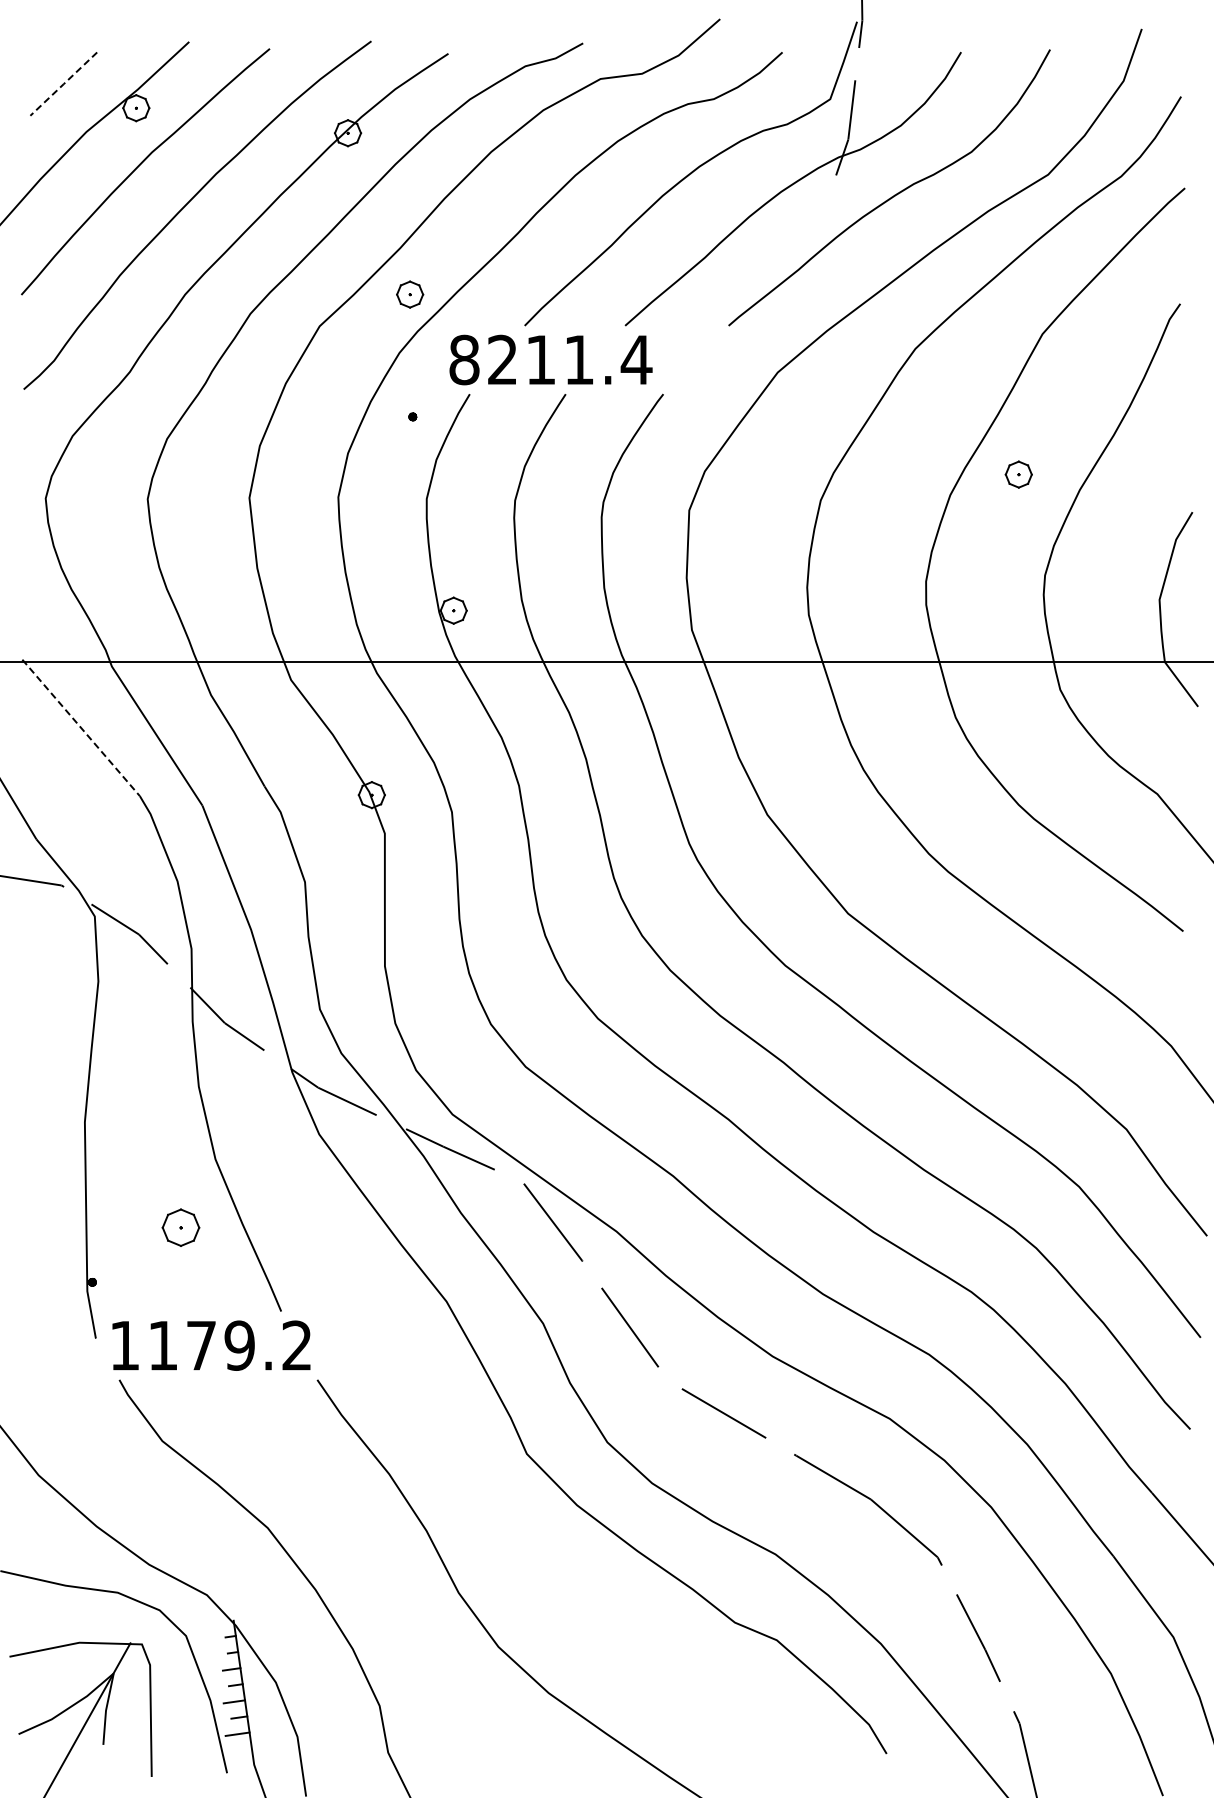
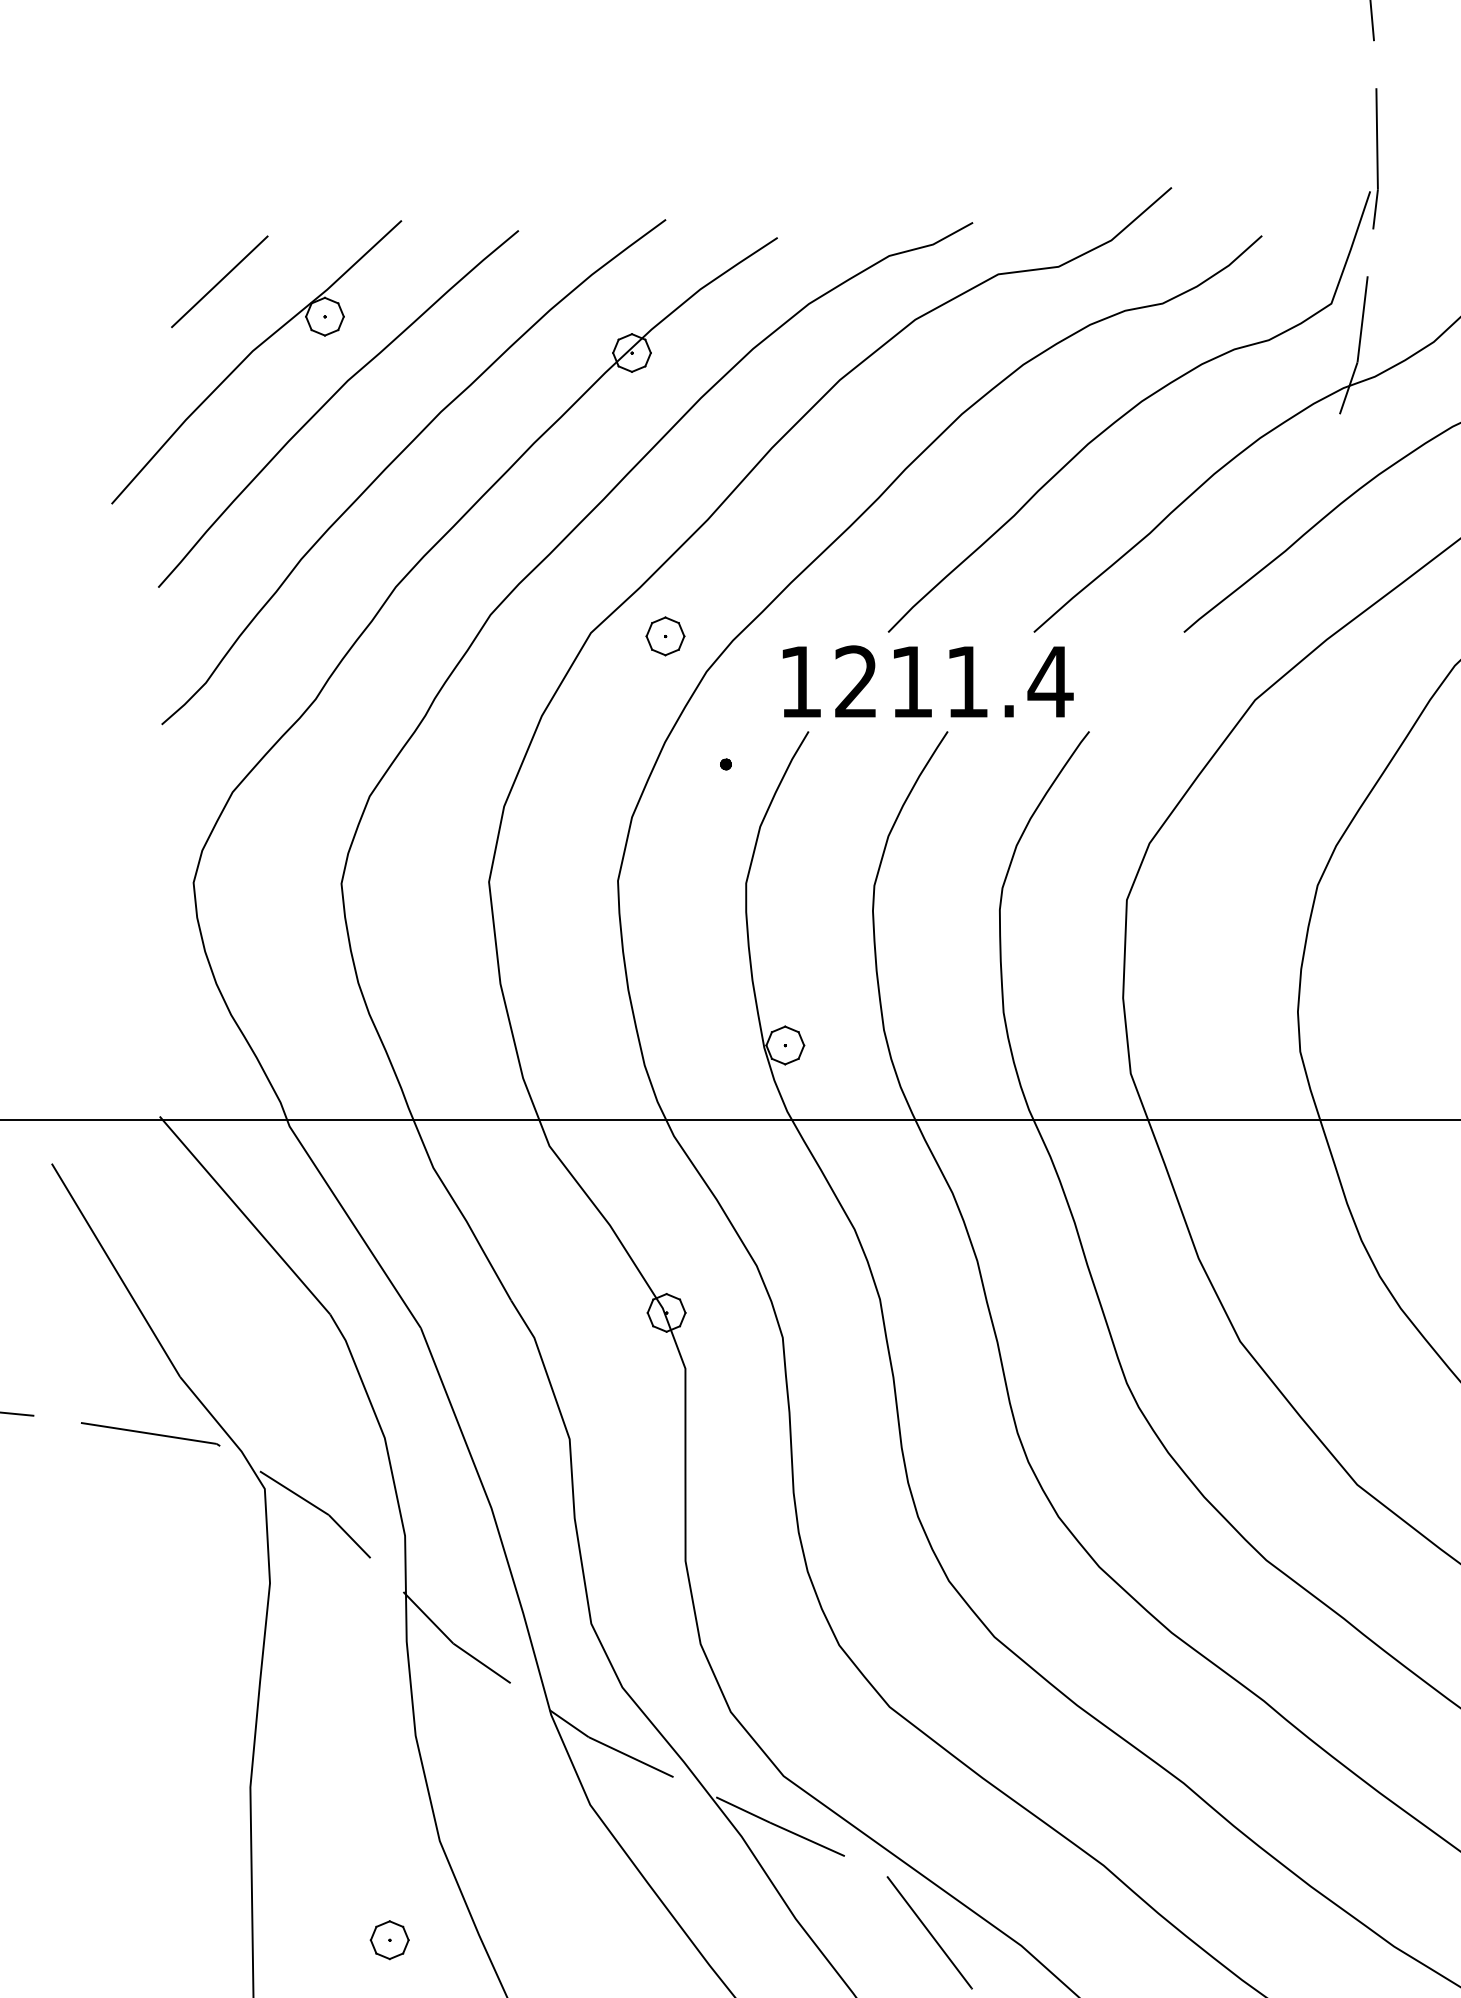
line: (63, 84) -> (219, 282), dashed -> solid
part: (410, 294) -> (666, 636), moved
text: (464, 359) -> (800, 681), 8211.4 -> 1211.4
line: (81, 728) -> (245, 1216), dashed -> solid
part: (180, 1227) -> (389, 1939), size x0.71

